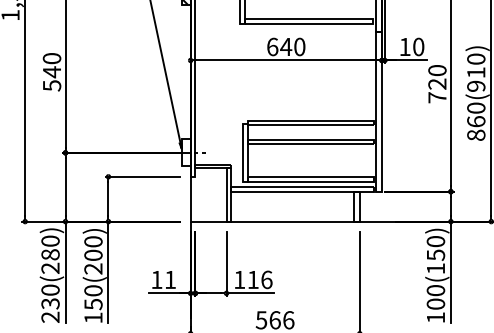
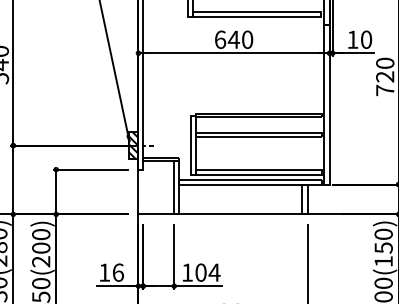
hatch: (185, 152) -> (133, 145), added
text: (170, 279) -> (118, 272), 11 -> 16
text: (259, 279) -> (207, 272), 116 -> 104

